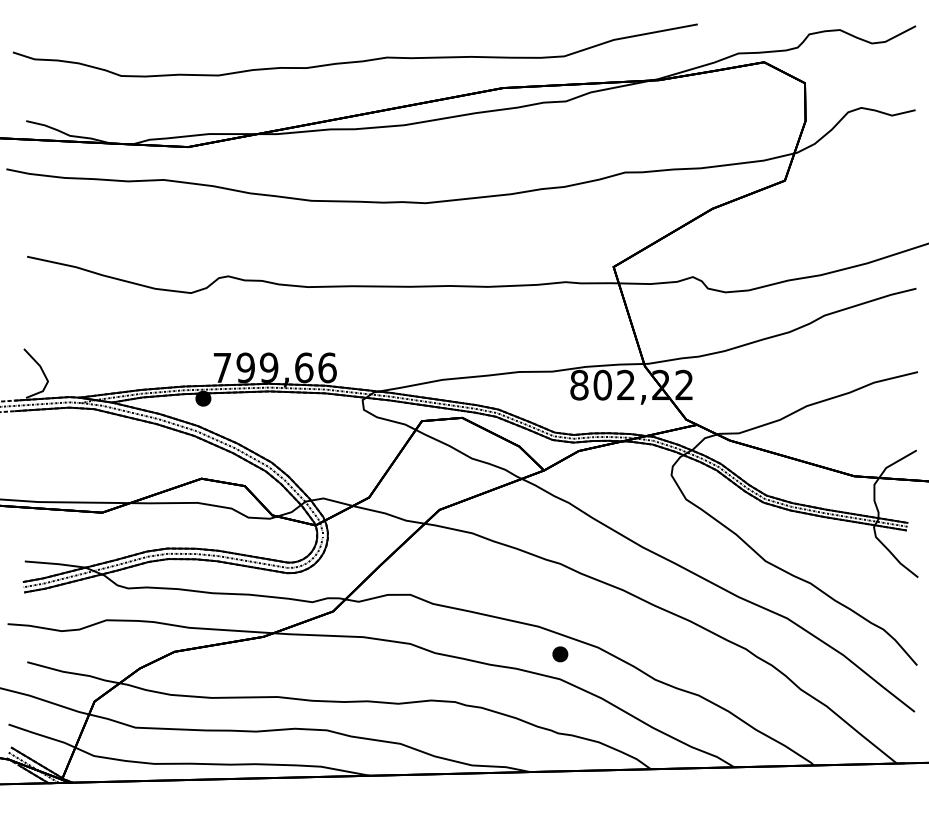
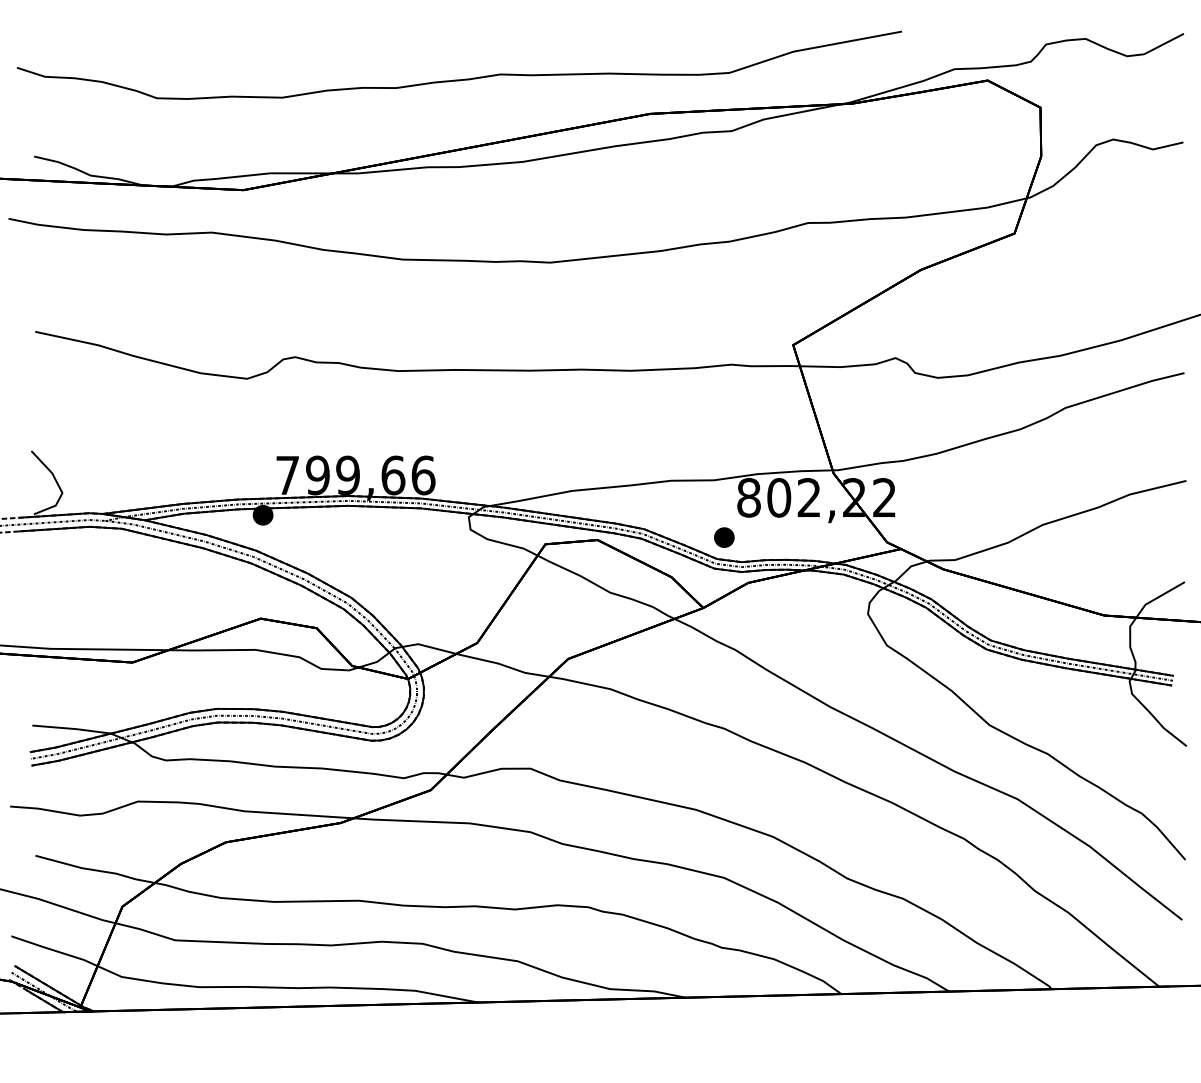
part: (560, 654) -> (724, 537), moved

